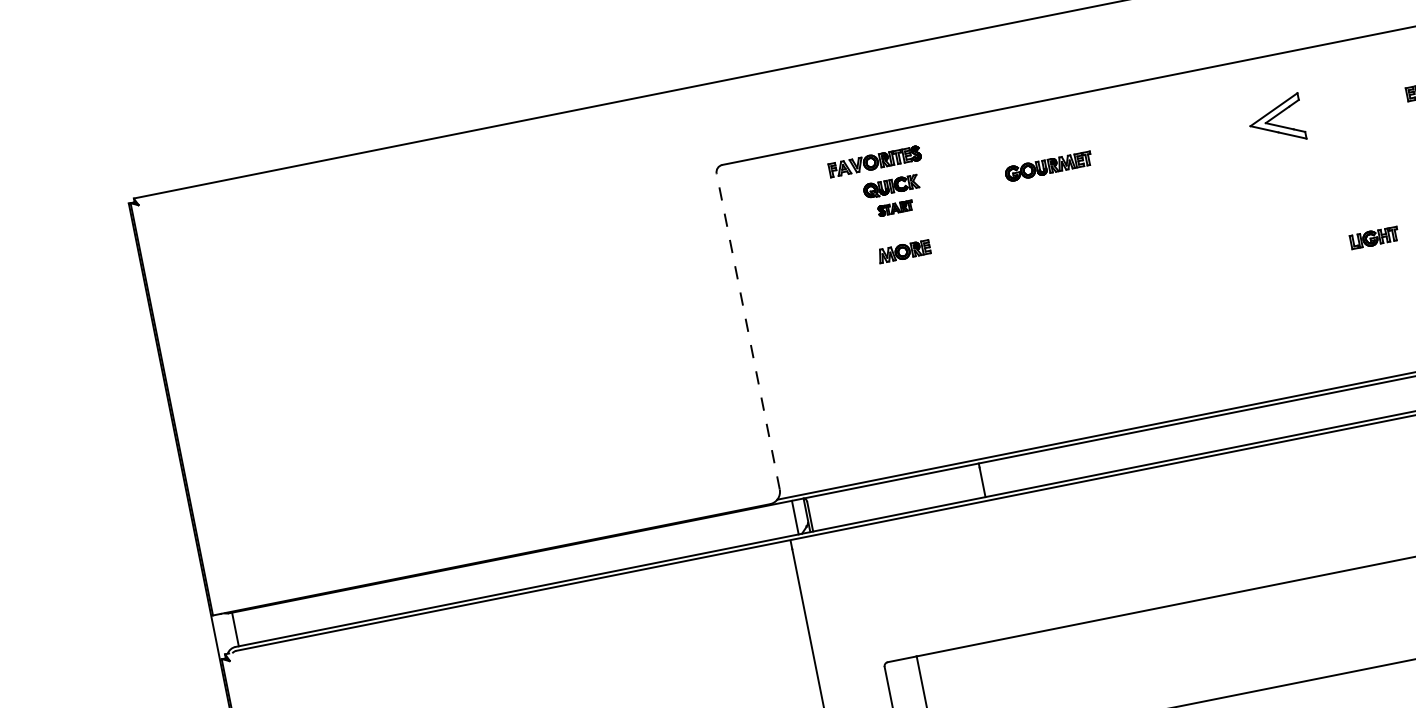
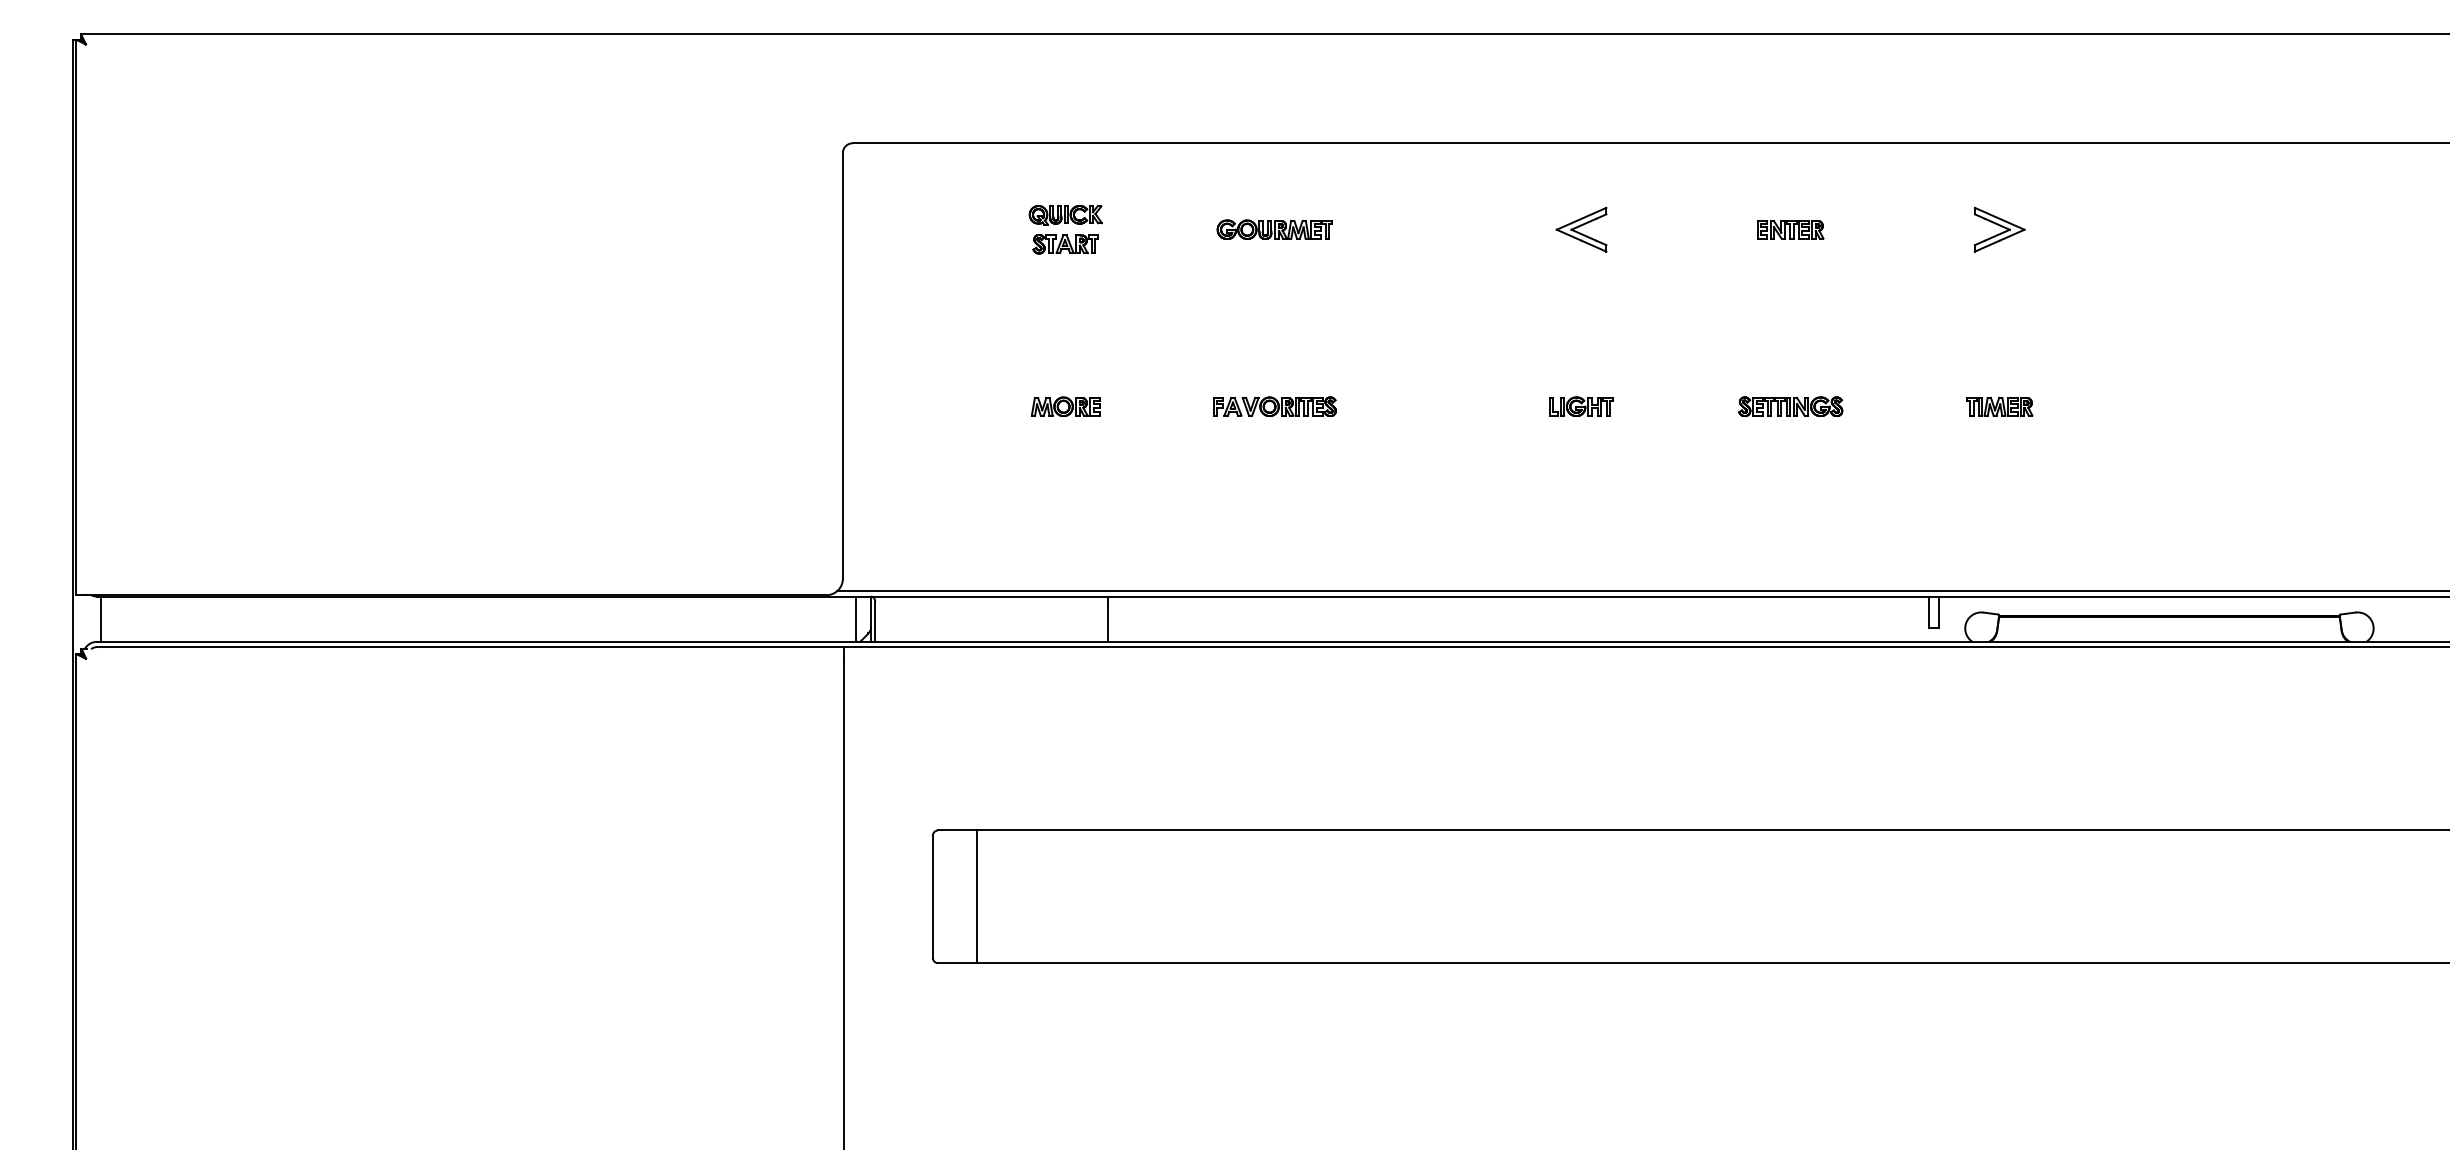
part: (1276, 120) -> (1581, 229), size x0.71
part: (874, 161) -> (1274, 406), moved
part: (895, 208) -> (1065, 244), size x1.43
part: (1374, 237) -> (1581, 406), moved
part: (904, 251) -> (1065, 406), moved
line: (747, 331) -> (842, 365), dashed -> solid

